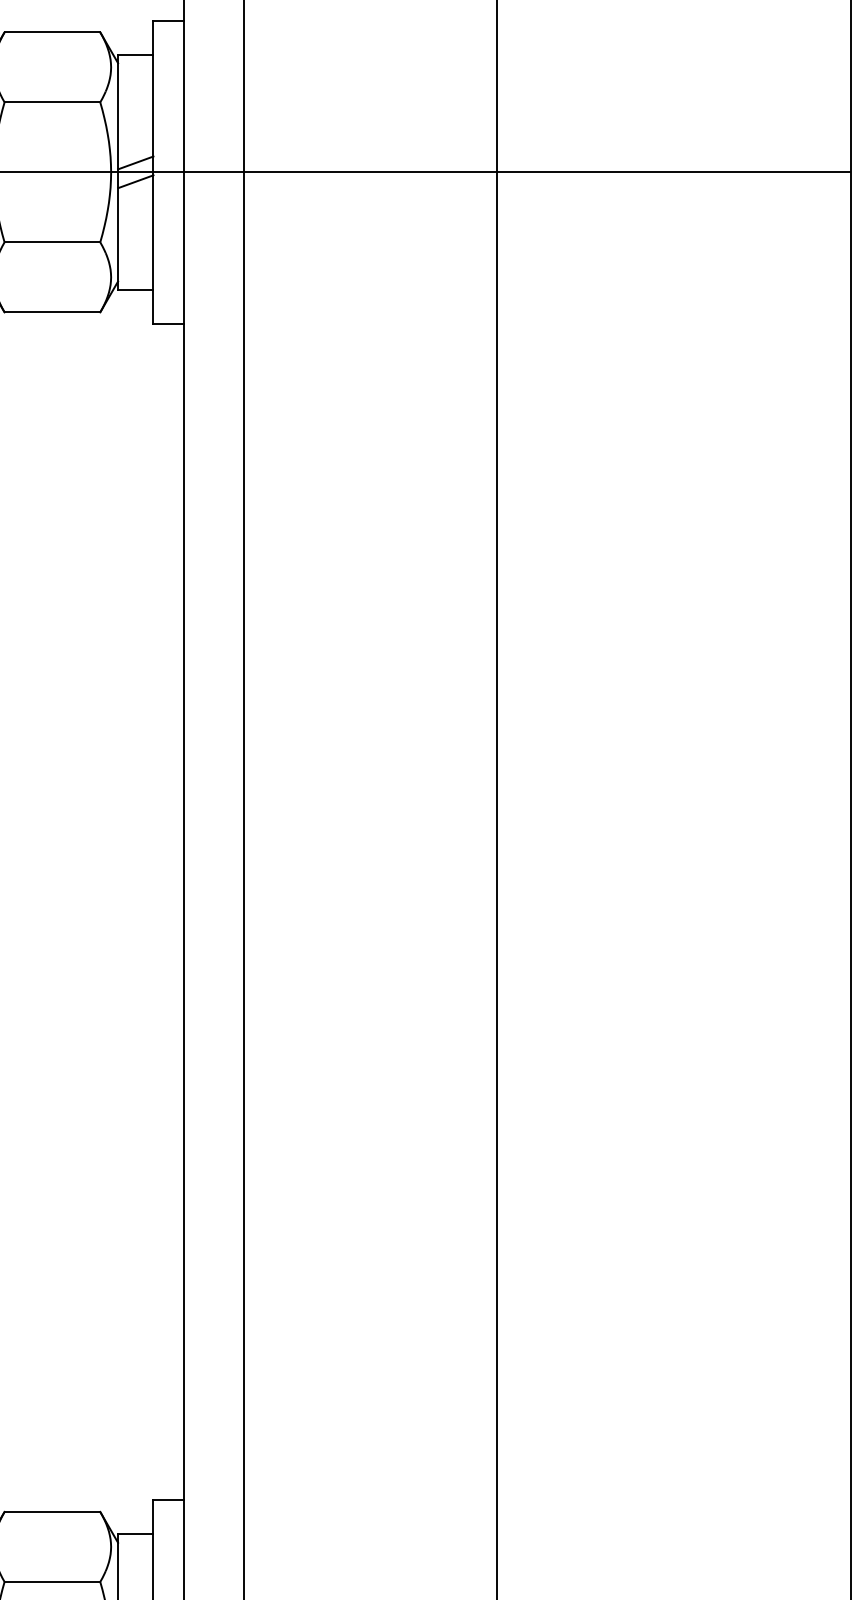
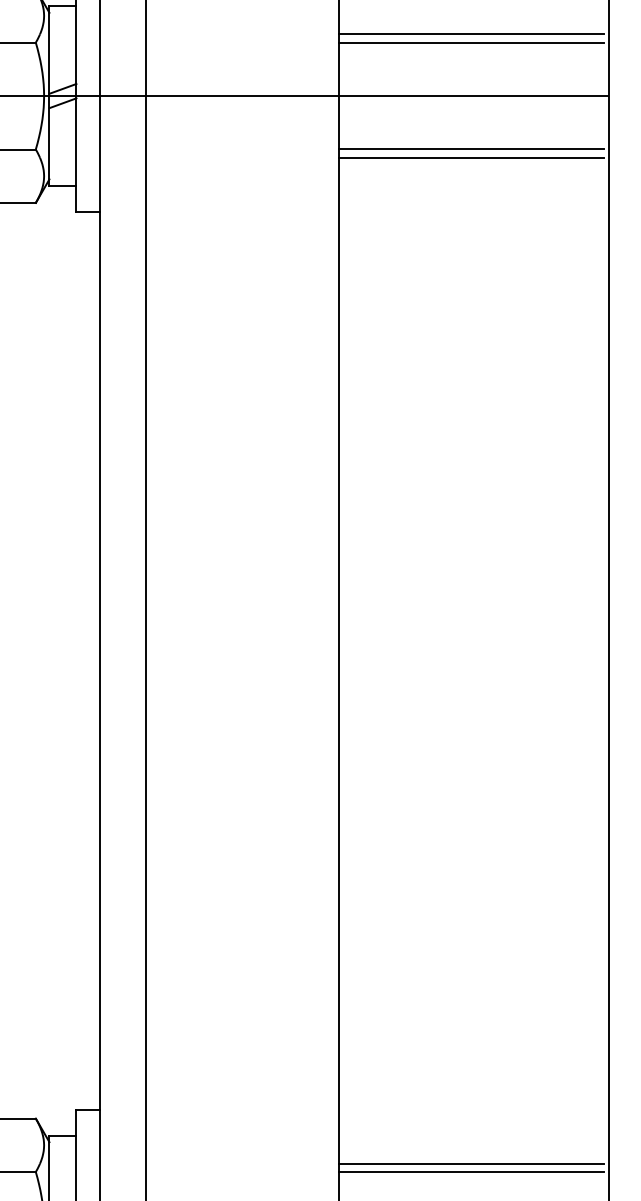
line: (670, 91) -> (471, 34), added
line: (670, 102) -> (471, 42), added
line: (670, 242) -> (471, 149), added
line: (670, 253) -> (471, 158), added
line: (670, 1571) -> (471, 1164), added
line: (670, 1582) -> (471, 1172), added

